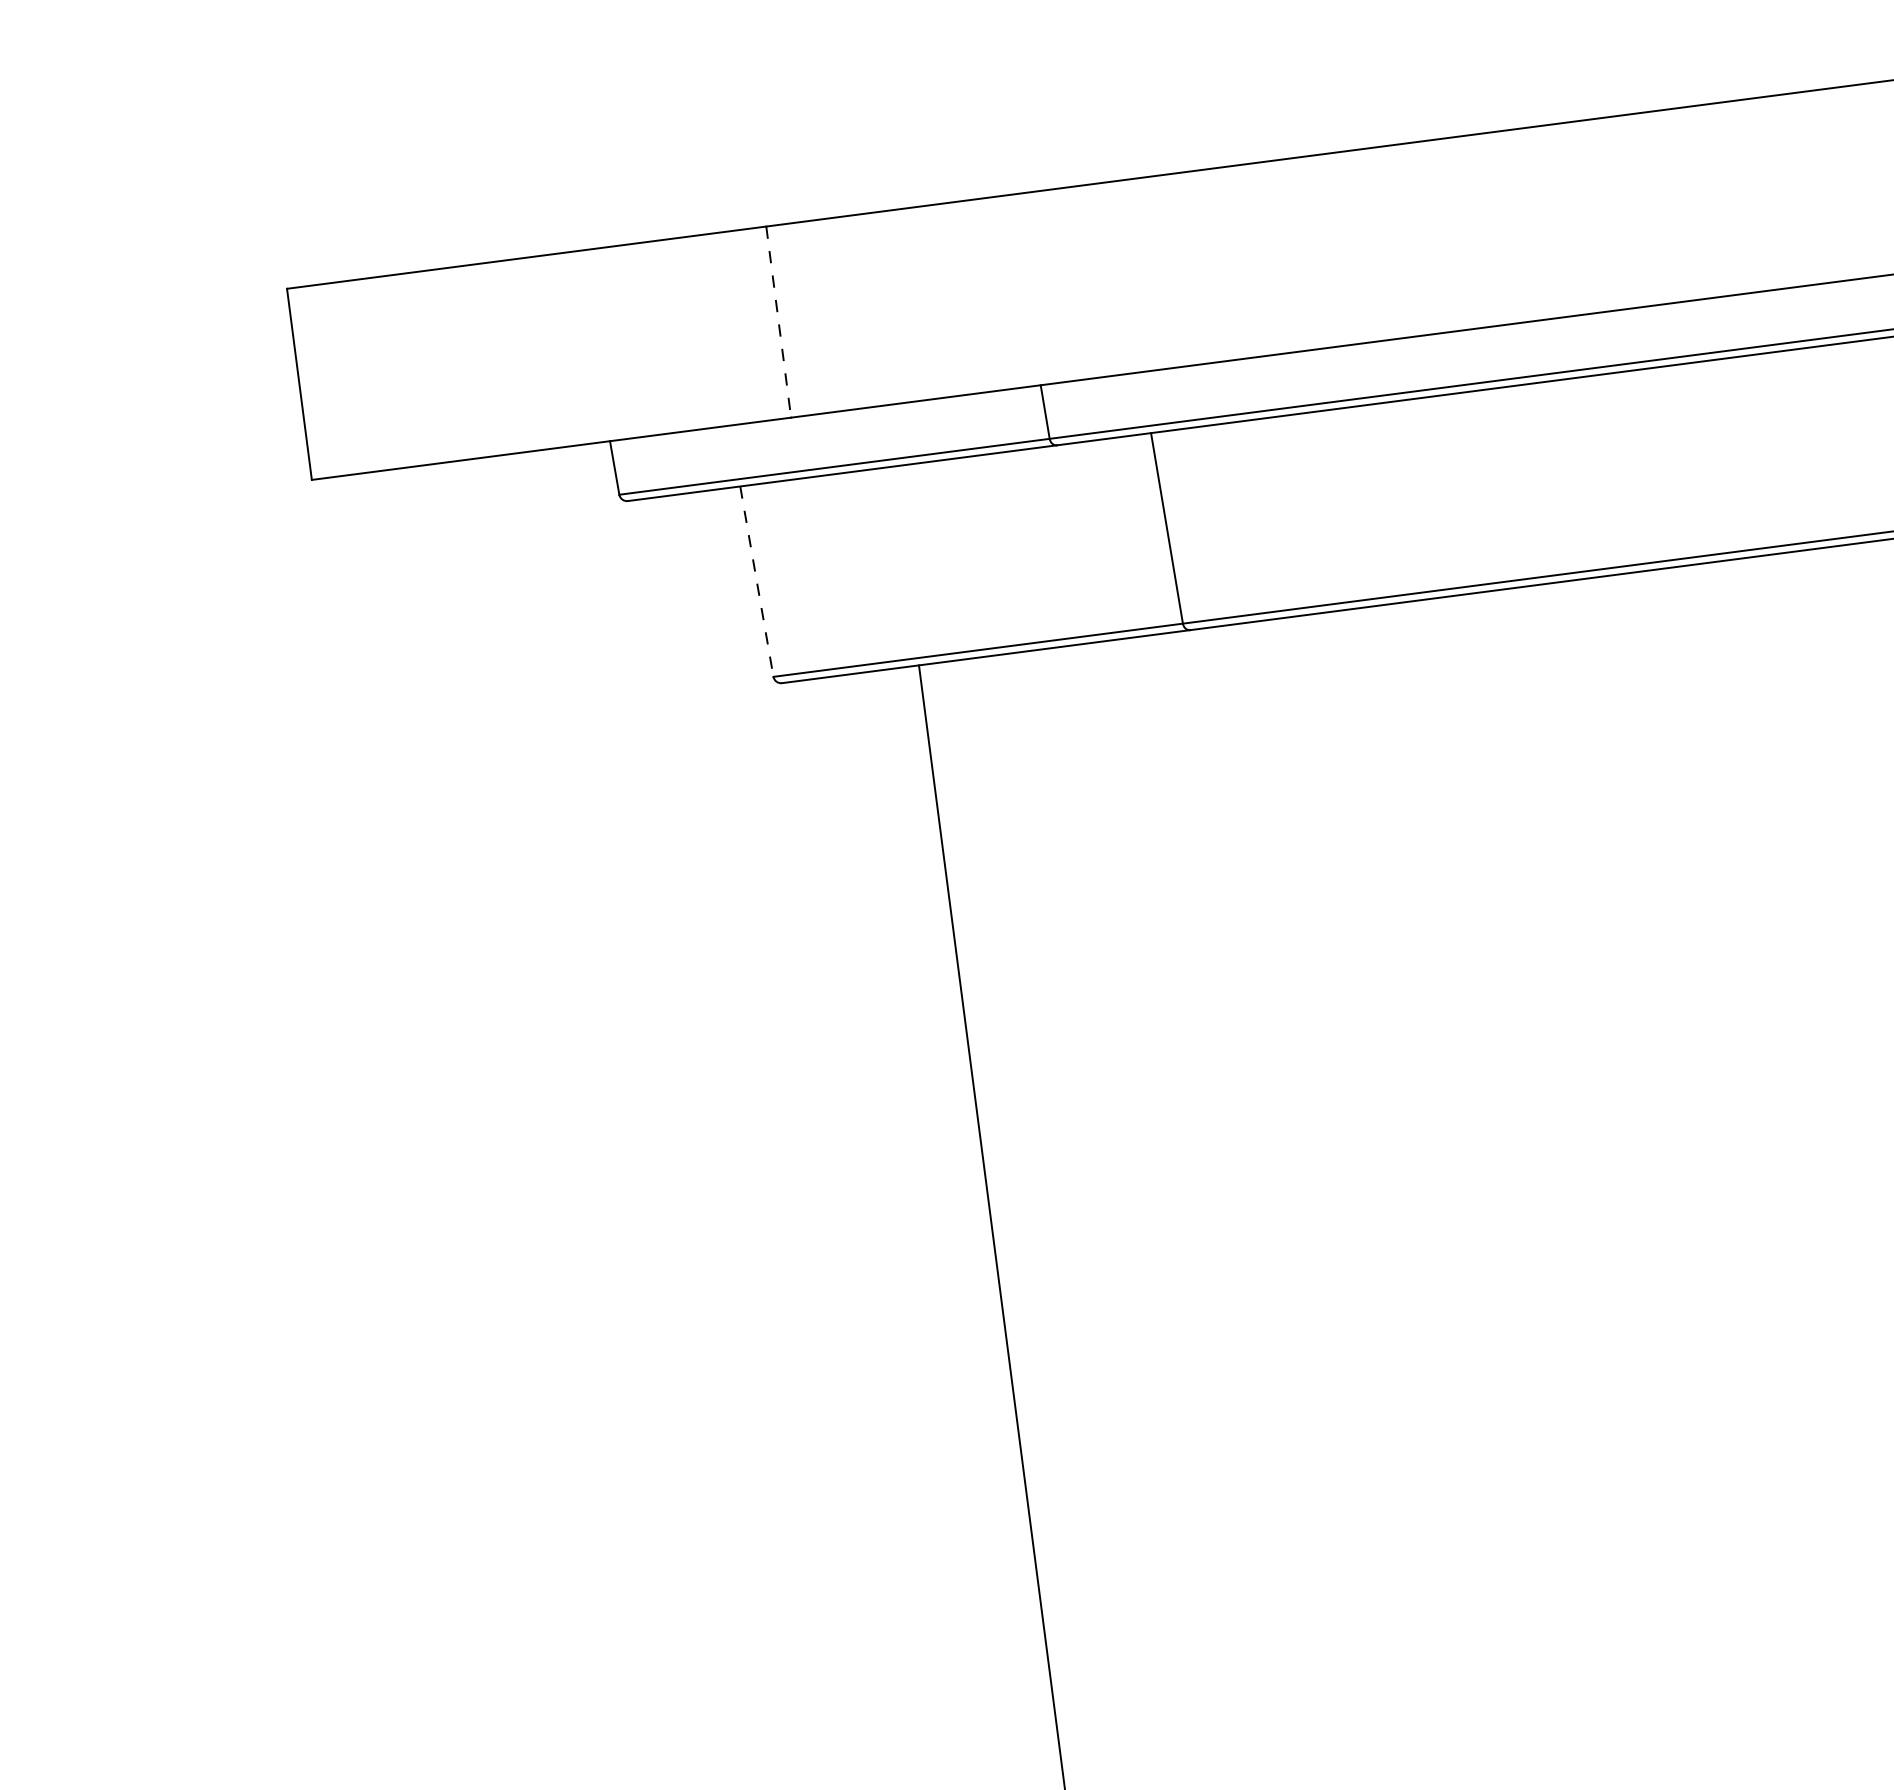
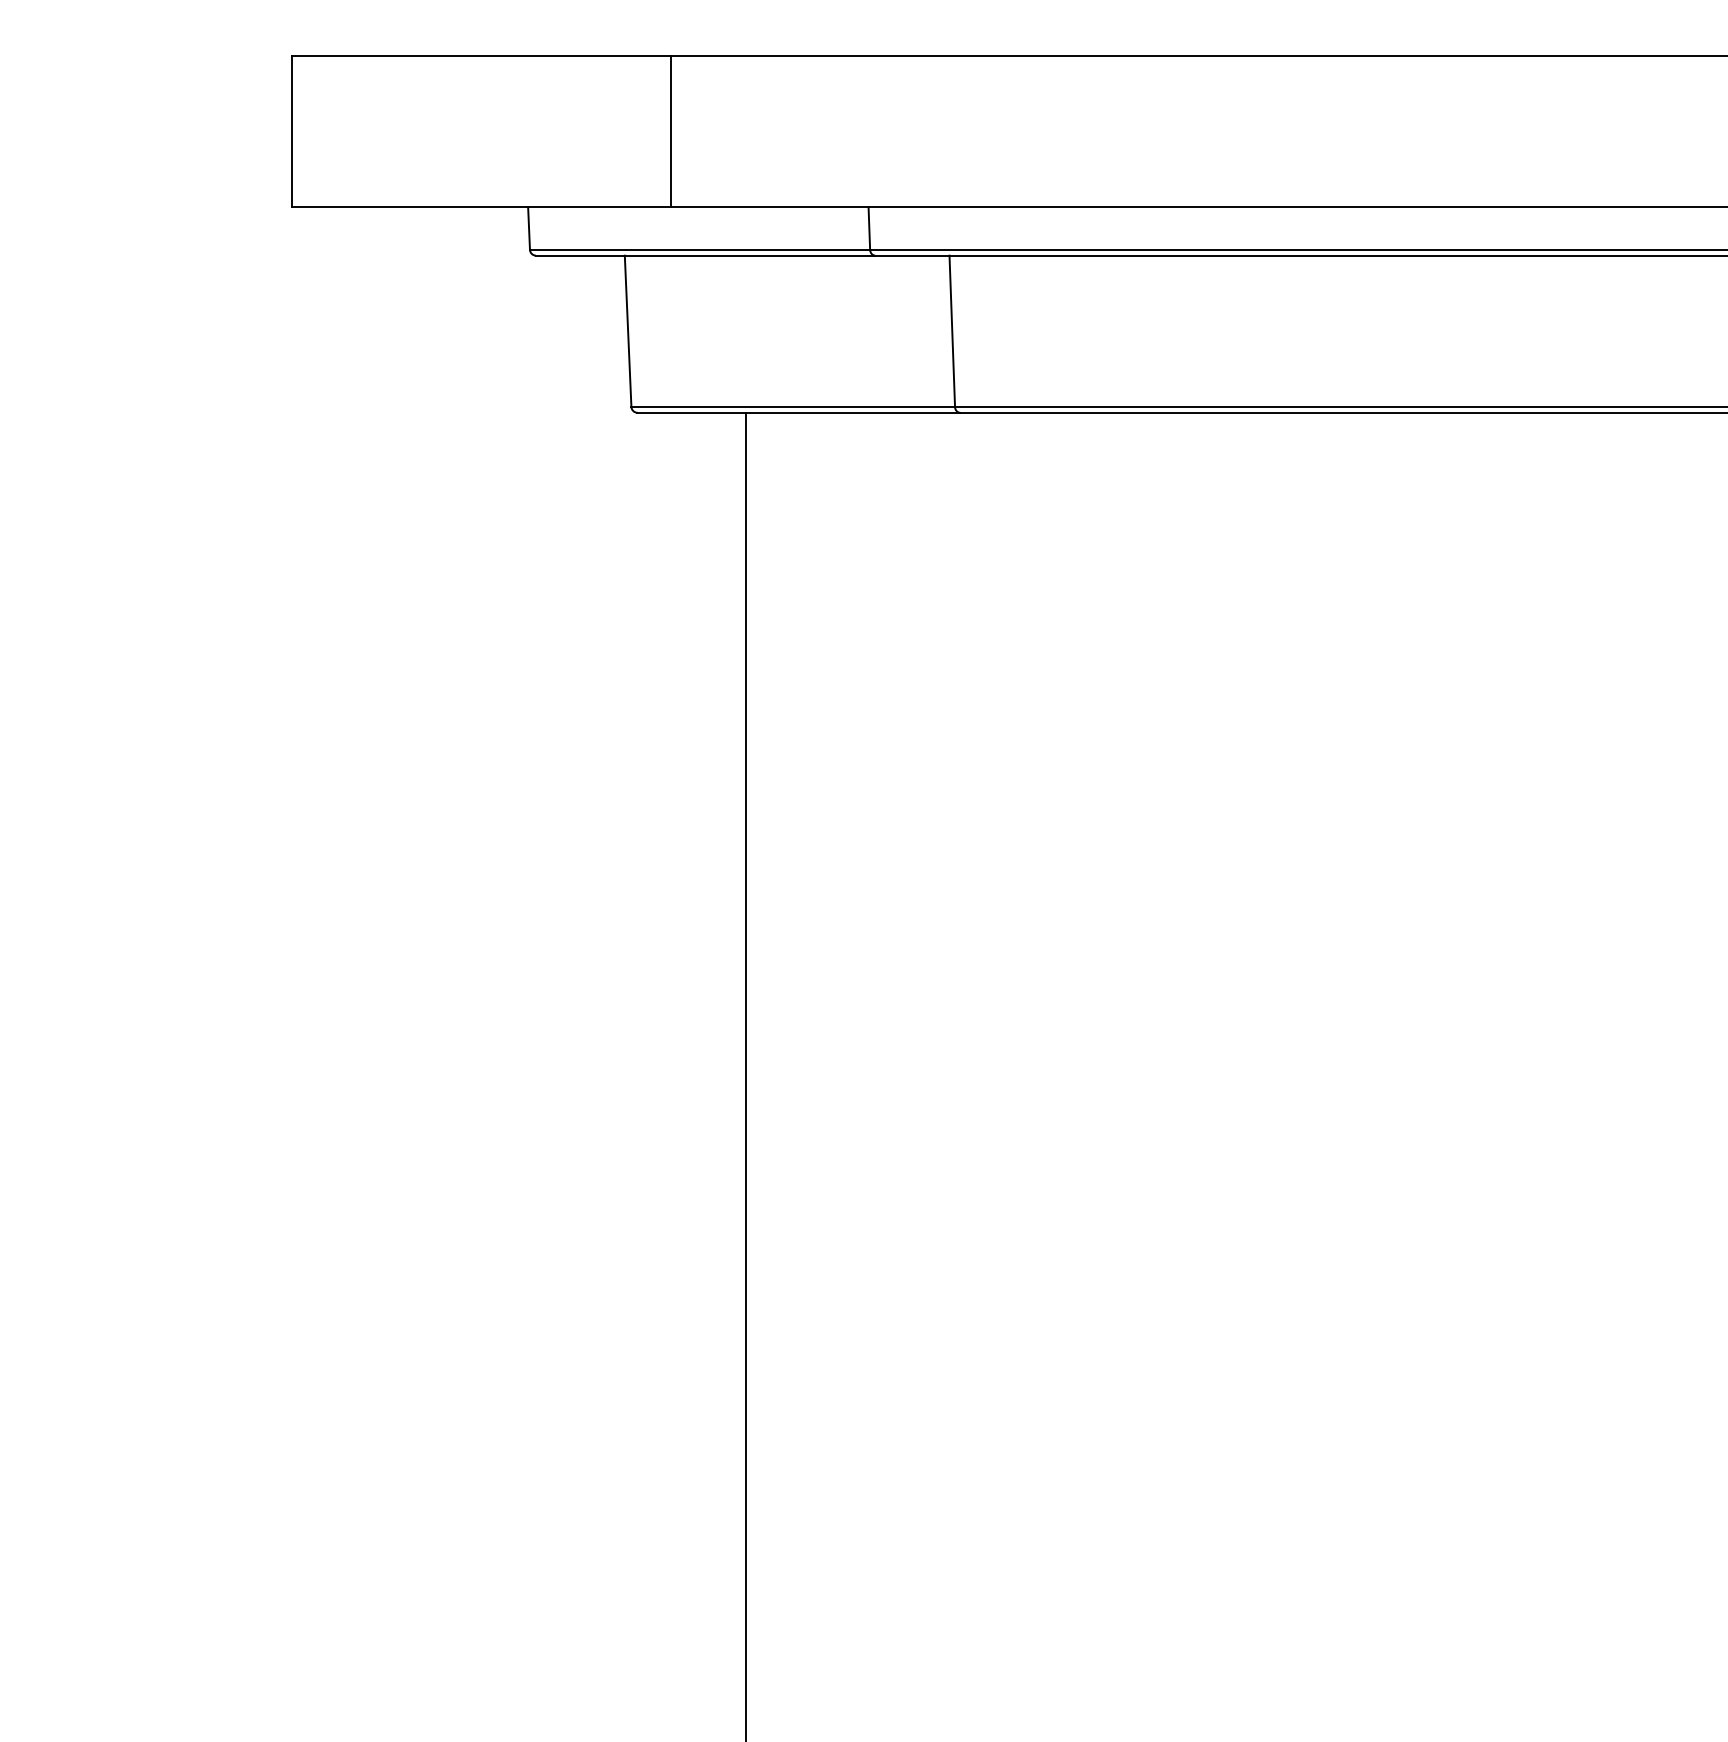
line: (778, 321) -> (671, 131), dashed -> solid
line: (757, 581) -> (628, 331), dashed -> solid

